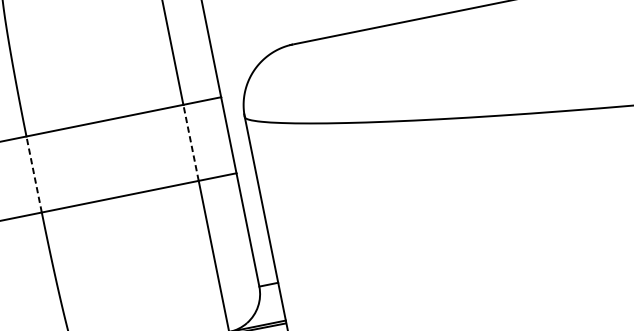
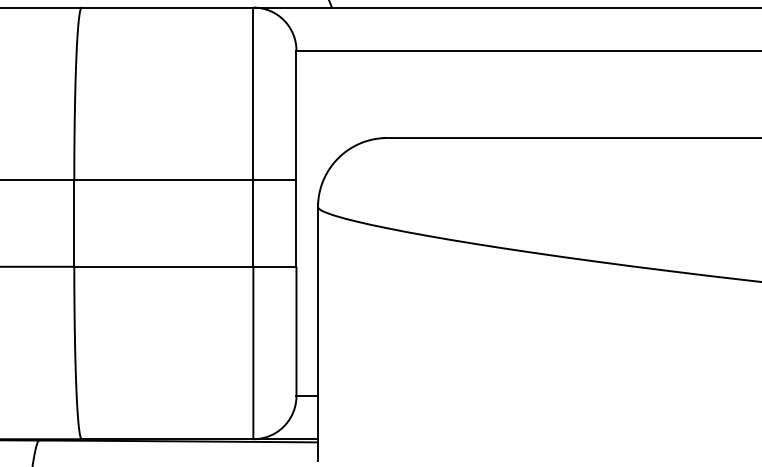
line: (191, 142) -> (253, 222), dashed -> solid
line: (34, 173) -> (74, 222), dashed -> solid

